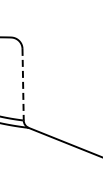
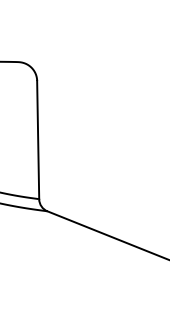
line: (23, 84) -> (38, 139), dashed -> solid

